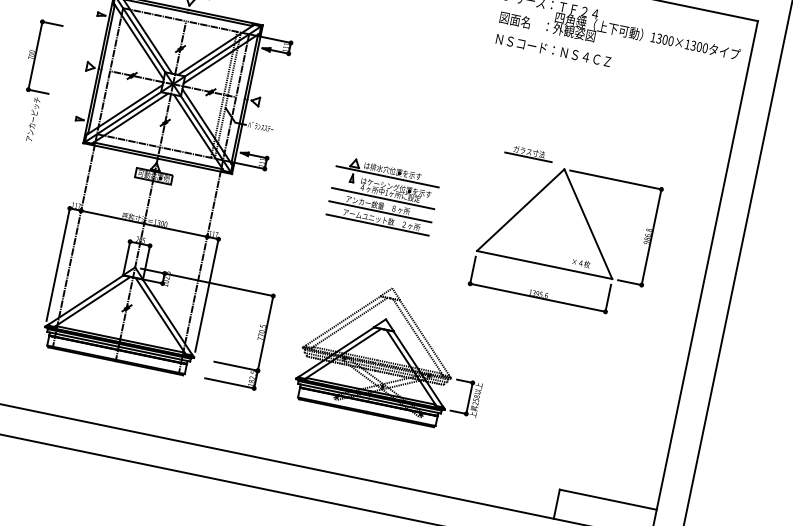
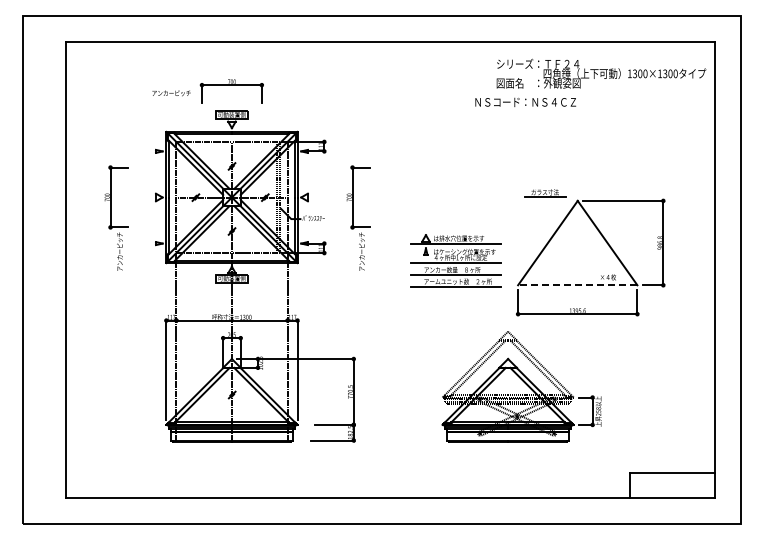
text: (553, 49) -> (525, 101), moved
part: (311, 136) -> (358, 217), added
part: (383, 195) -> (455, 260), moved
line: (544, 265) -> (577, 285), solid -> dashed
part: (394, 353) -> (521, 386), moved

